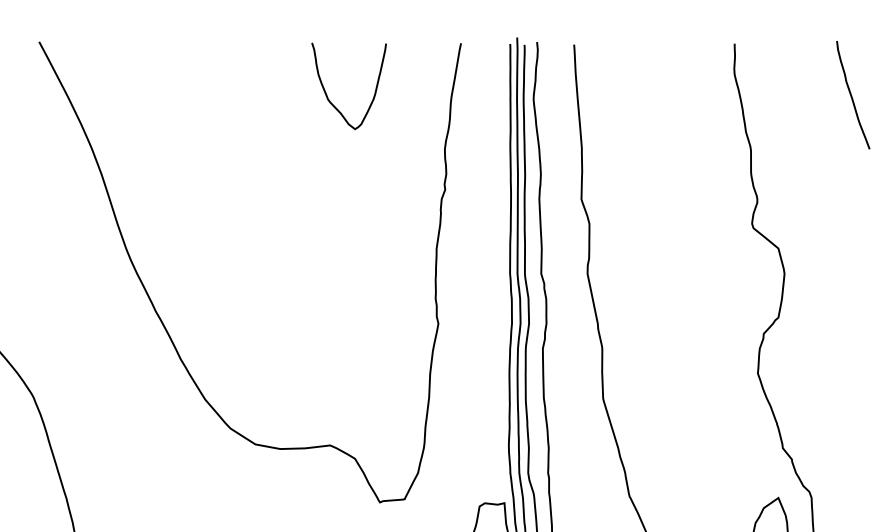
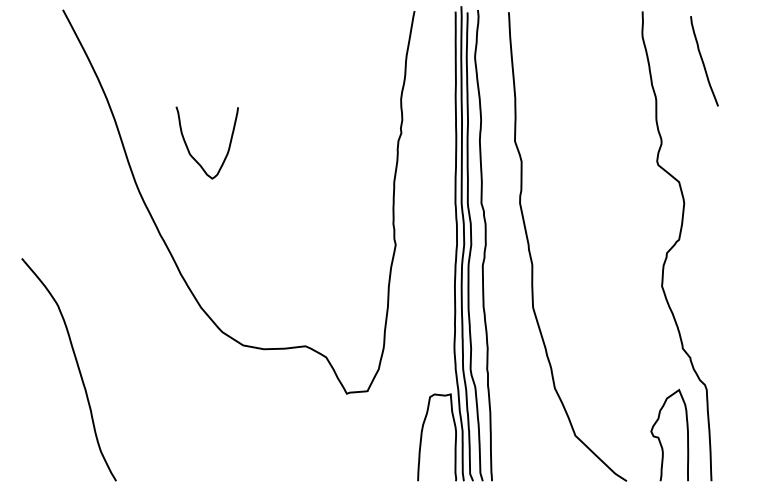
curve: (326, 91) -> (188, 147), moved
curve: (852, 95) -> (703, 61), moved

